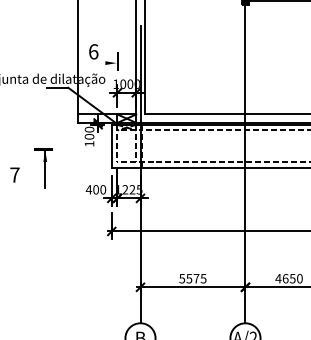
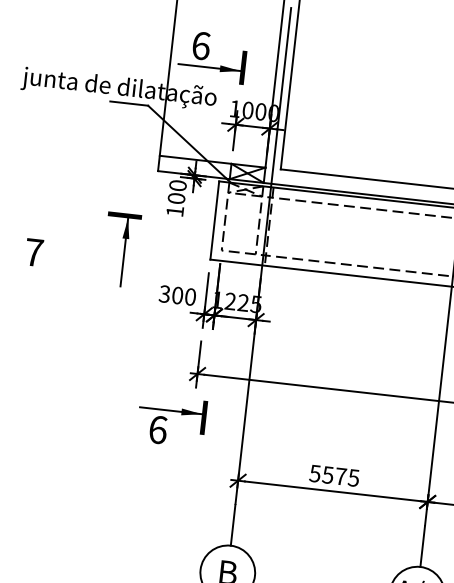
line: (99, 63) -> (209, 68), added
part: (43, 168) -> (121, 250), moved
text: (88, 189) -> (164, 293), 400 -> 300
part: (99, 259) -> (169, 422), added

